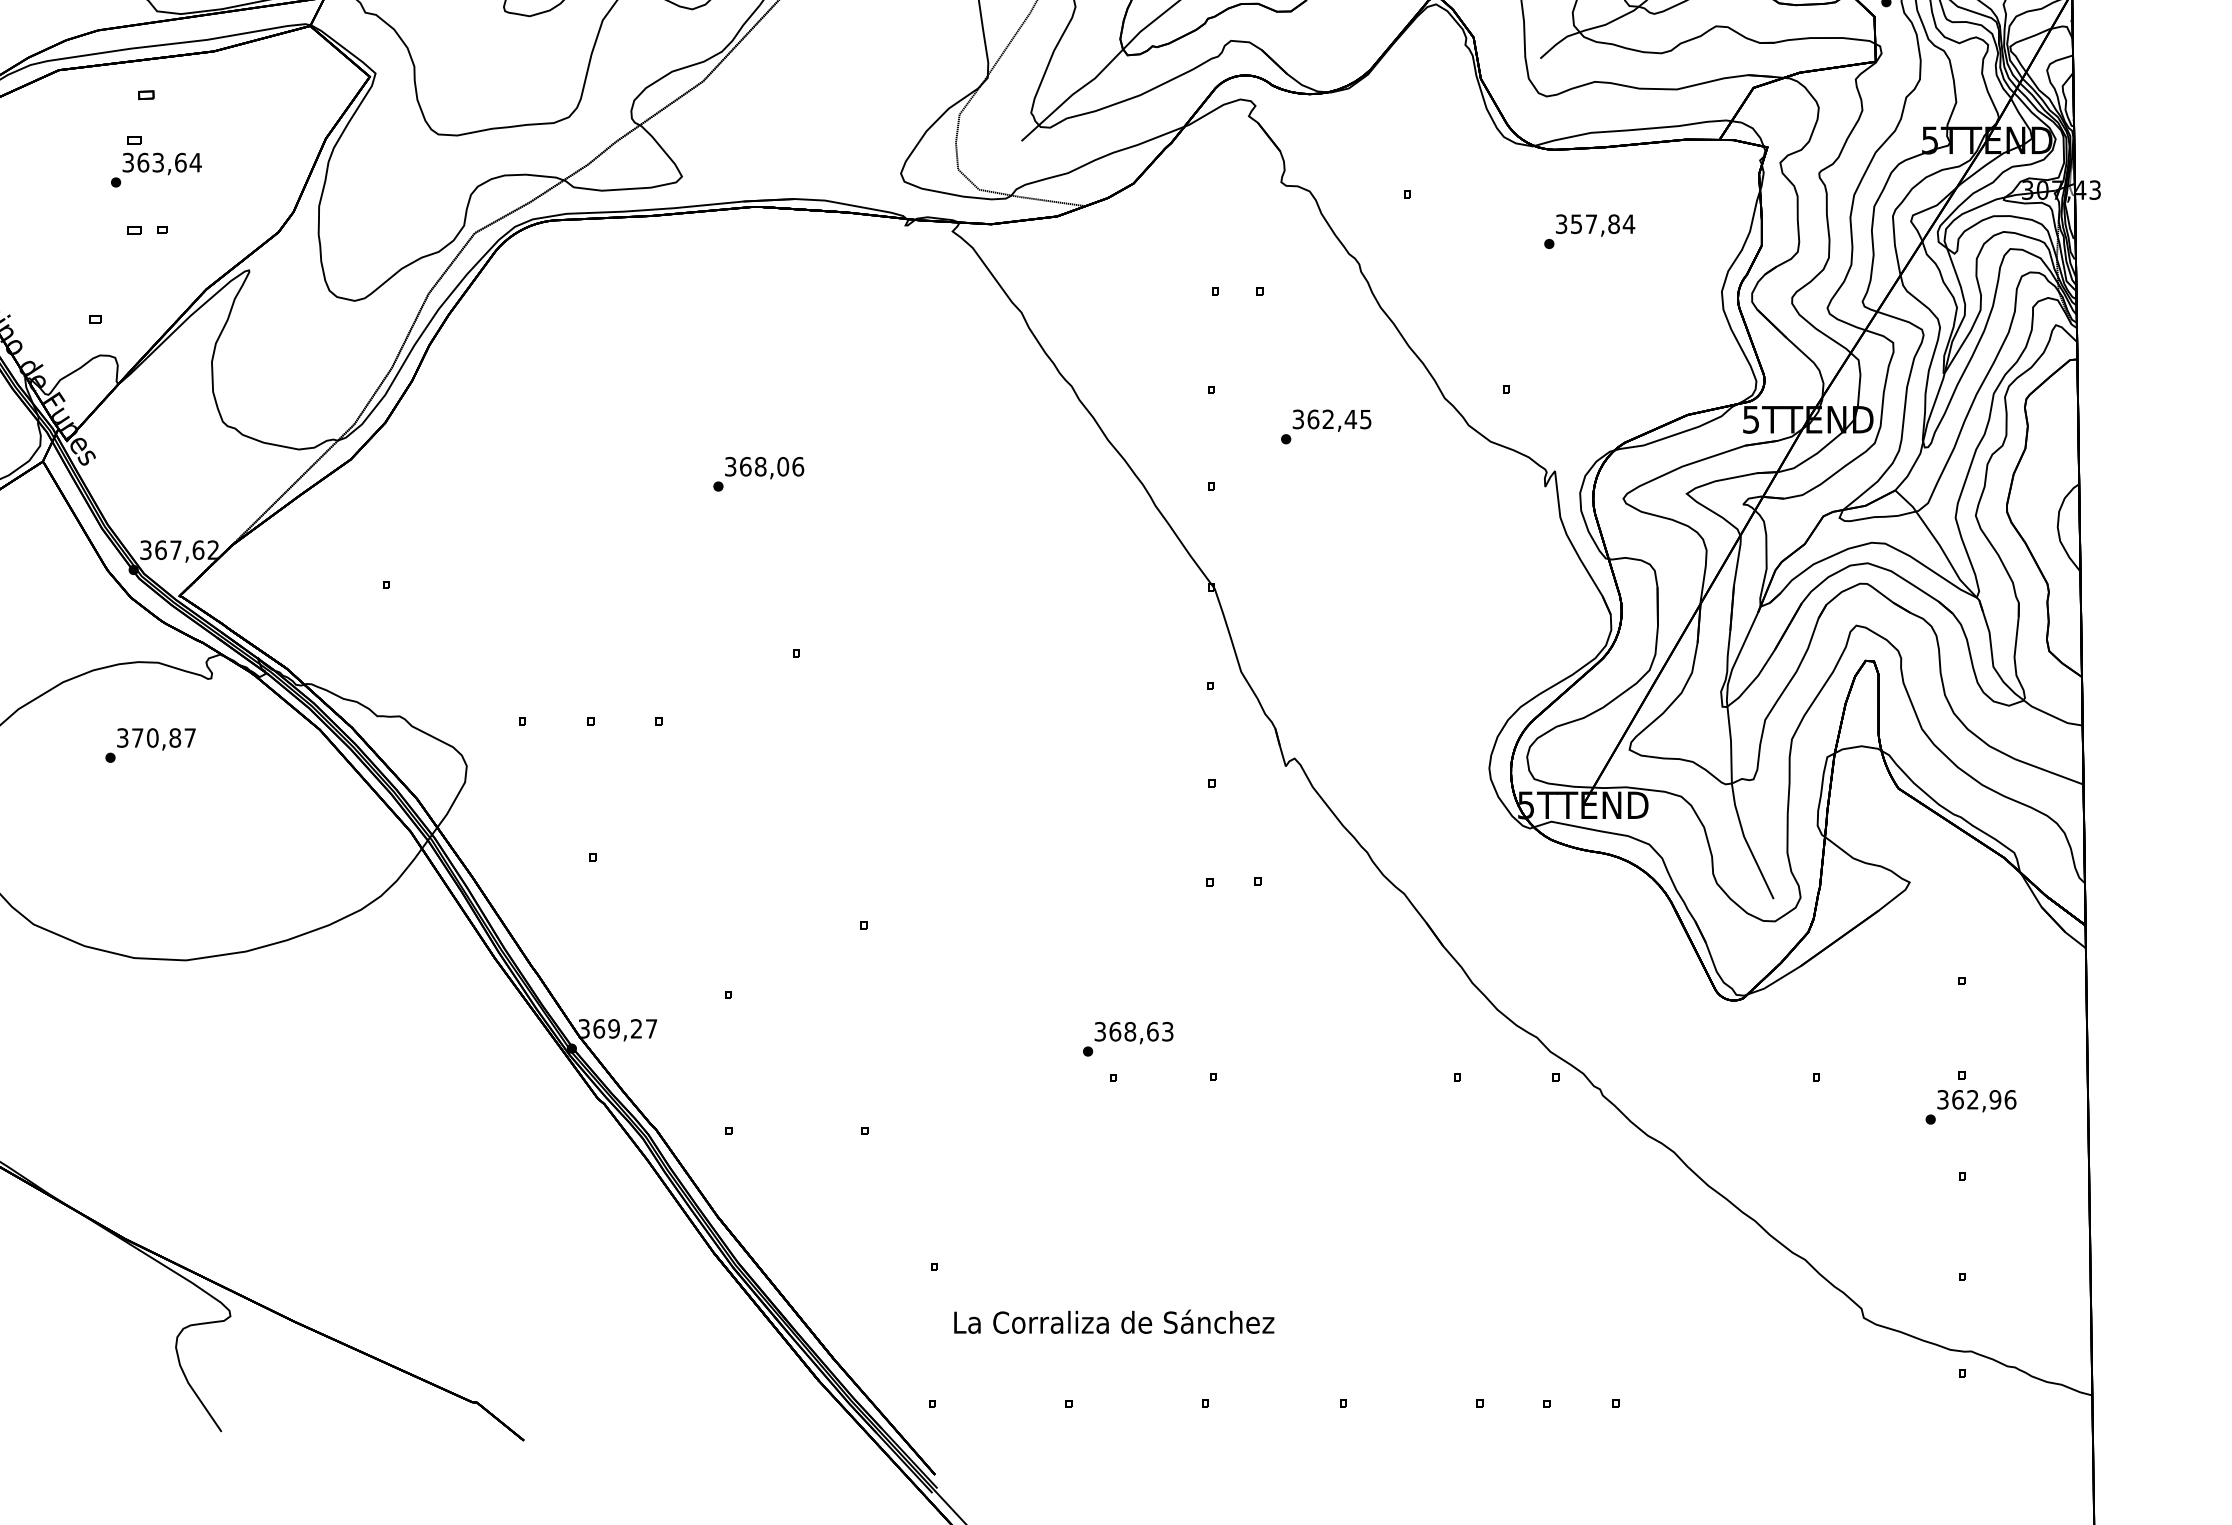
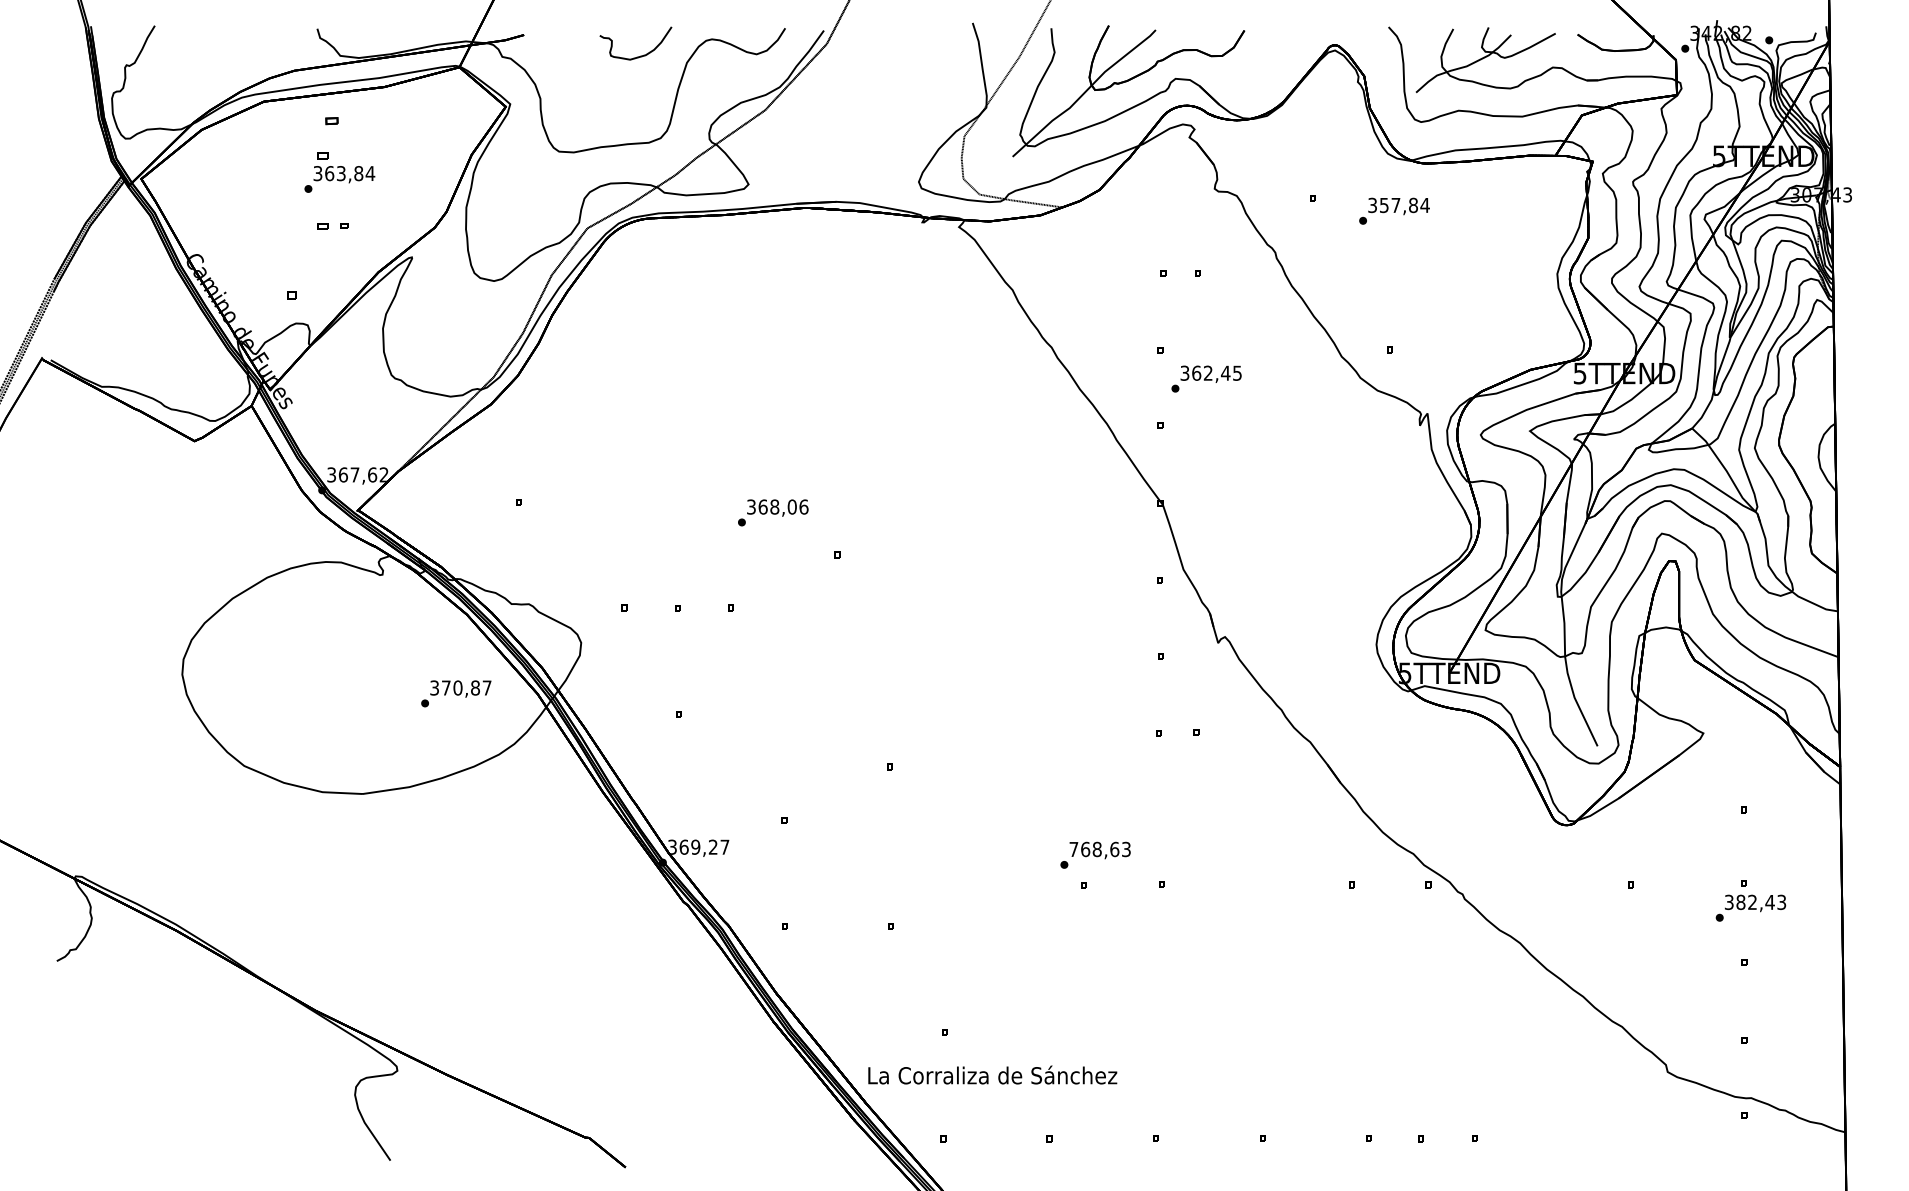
text: (180, 162) -> (358, 173), 363,64 -> 363,84
text: (1589, 230) -> (1394, 210), moved
text: (1326, 426) -> (1206, 378), moved
text: (759, 473) -> (773, 512), moved
text: (150, 745) -> (456, 693), moved
text: (1099, 1031) -> (1073, 849), 368,63 -> 768,63
text: (1984, 1099) -> (1761, 902), 362,96 -> 382,43
text: (1113, 1321) -> (992, 1074), moved

